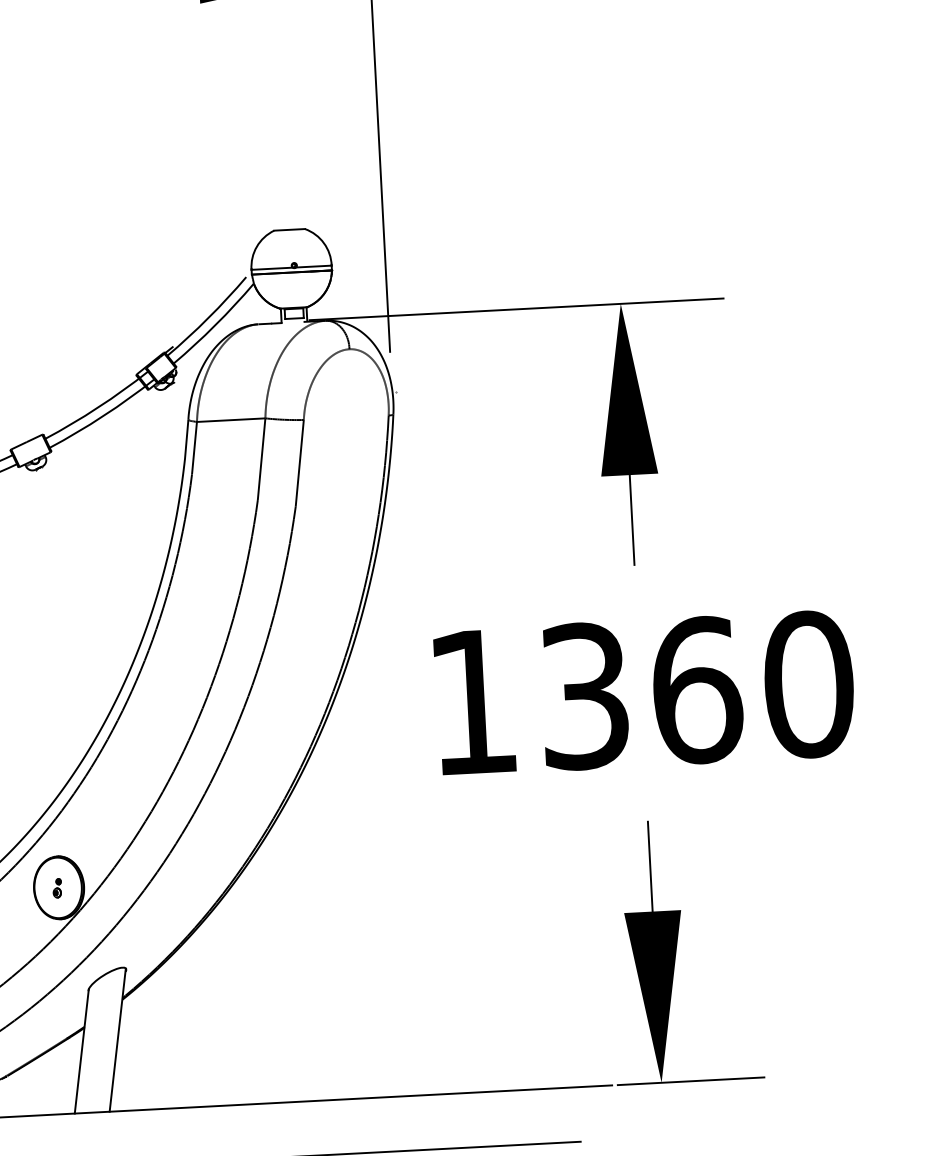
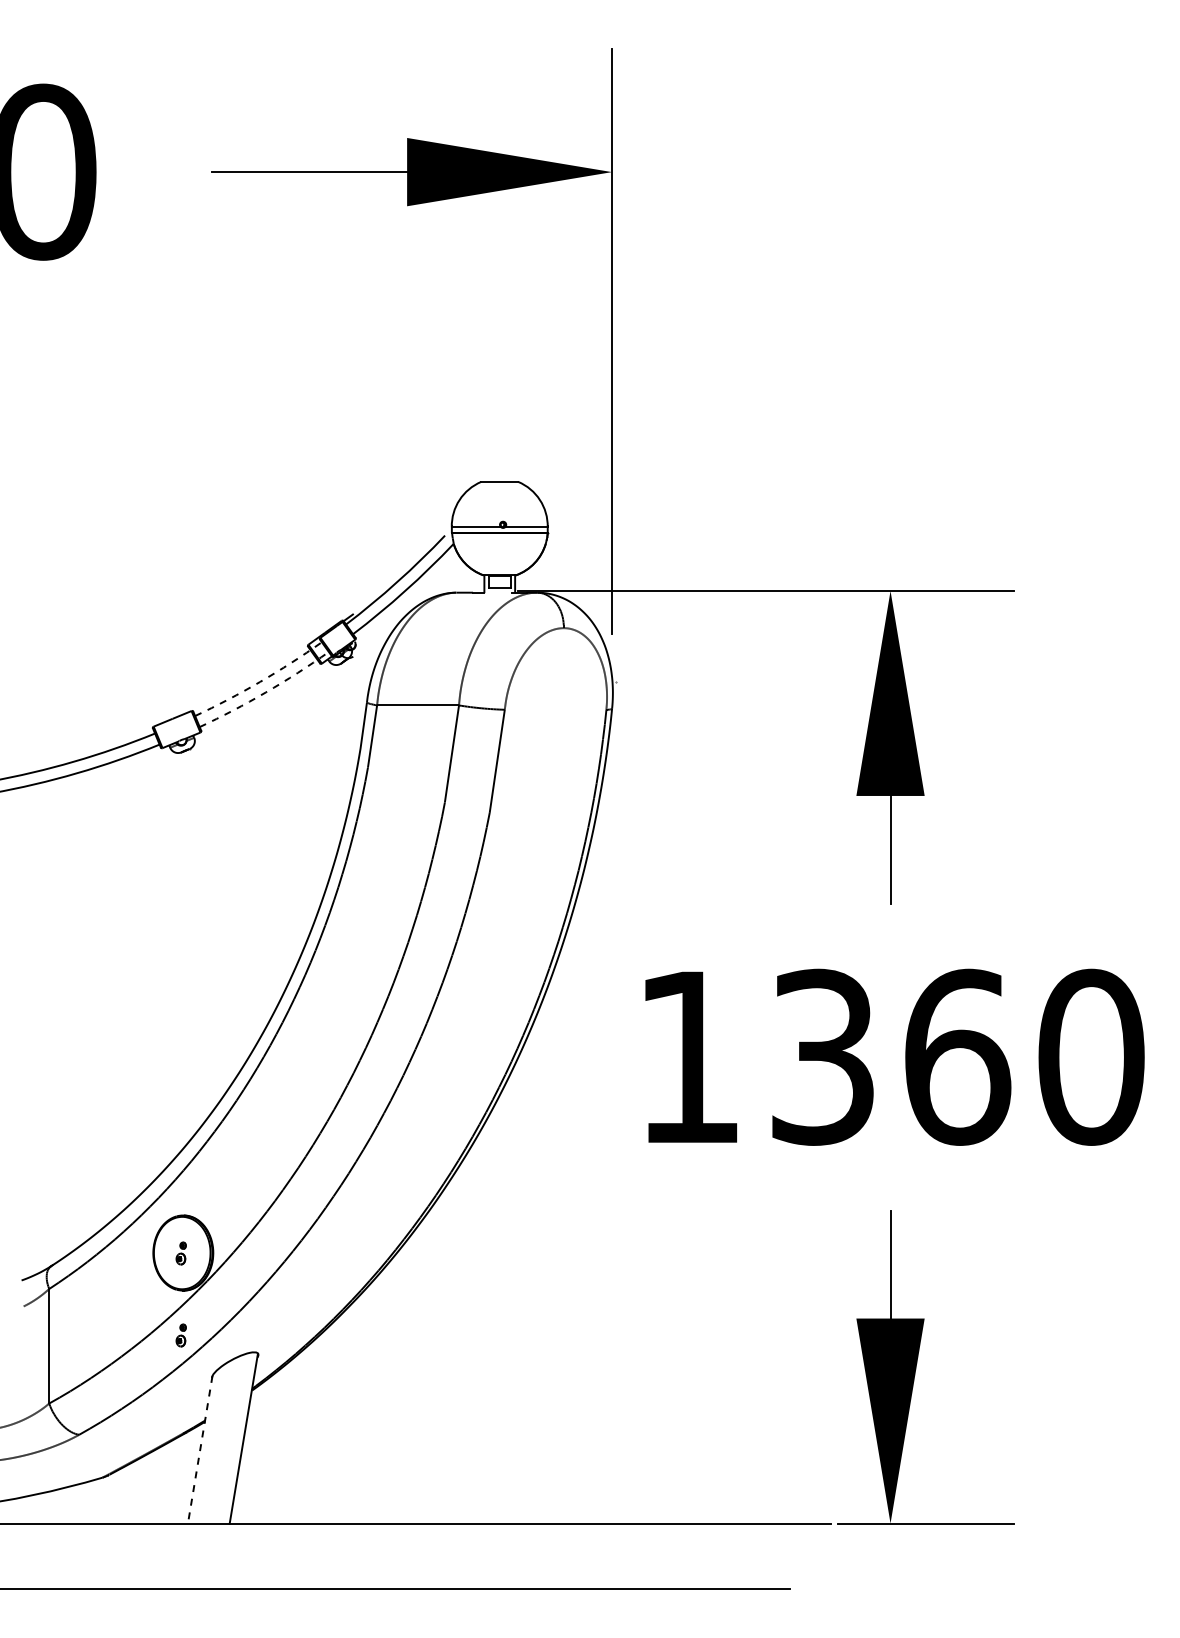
arc: (98, 407) -> (260, 681), solid -> dashed
arc: (103, 416) -> (265, 692), solid -> dashed
part: (60, 956) -> (180, 1335), added
line: (82, 1051) -> (200, 1449), solid -> dashed

